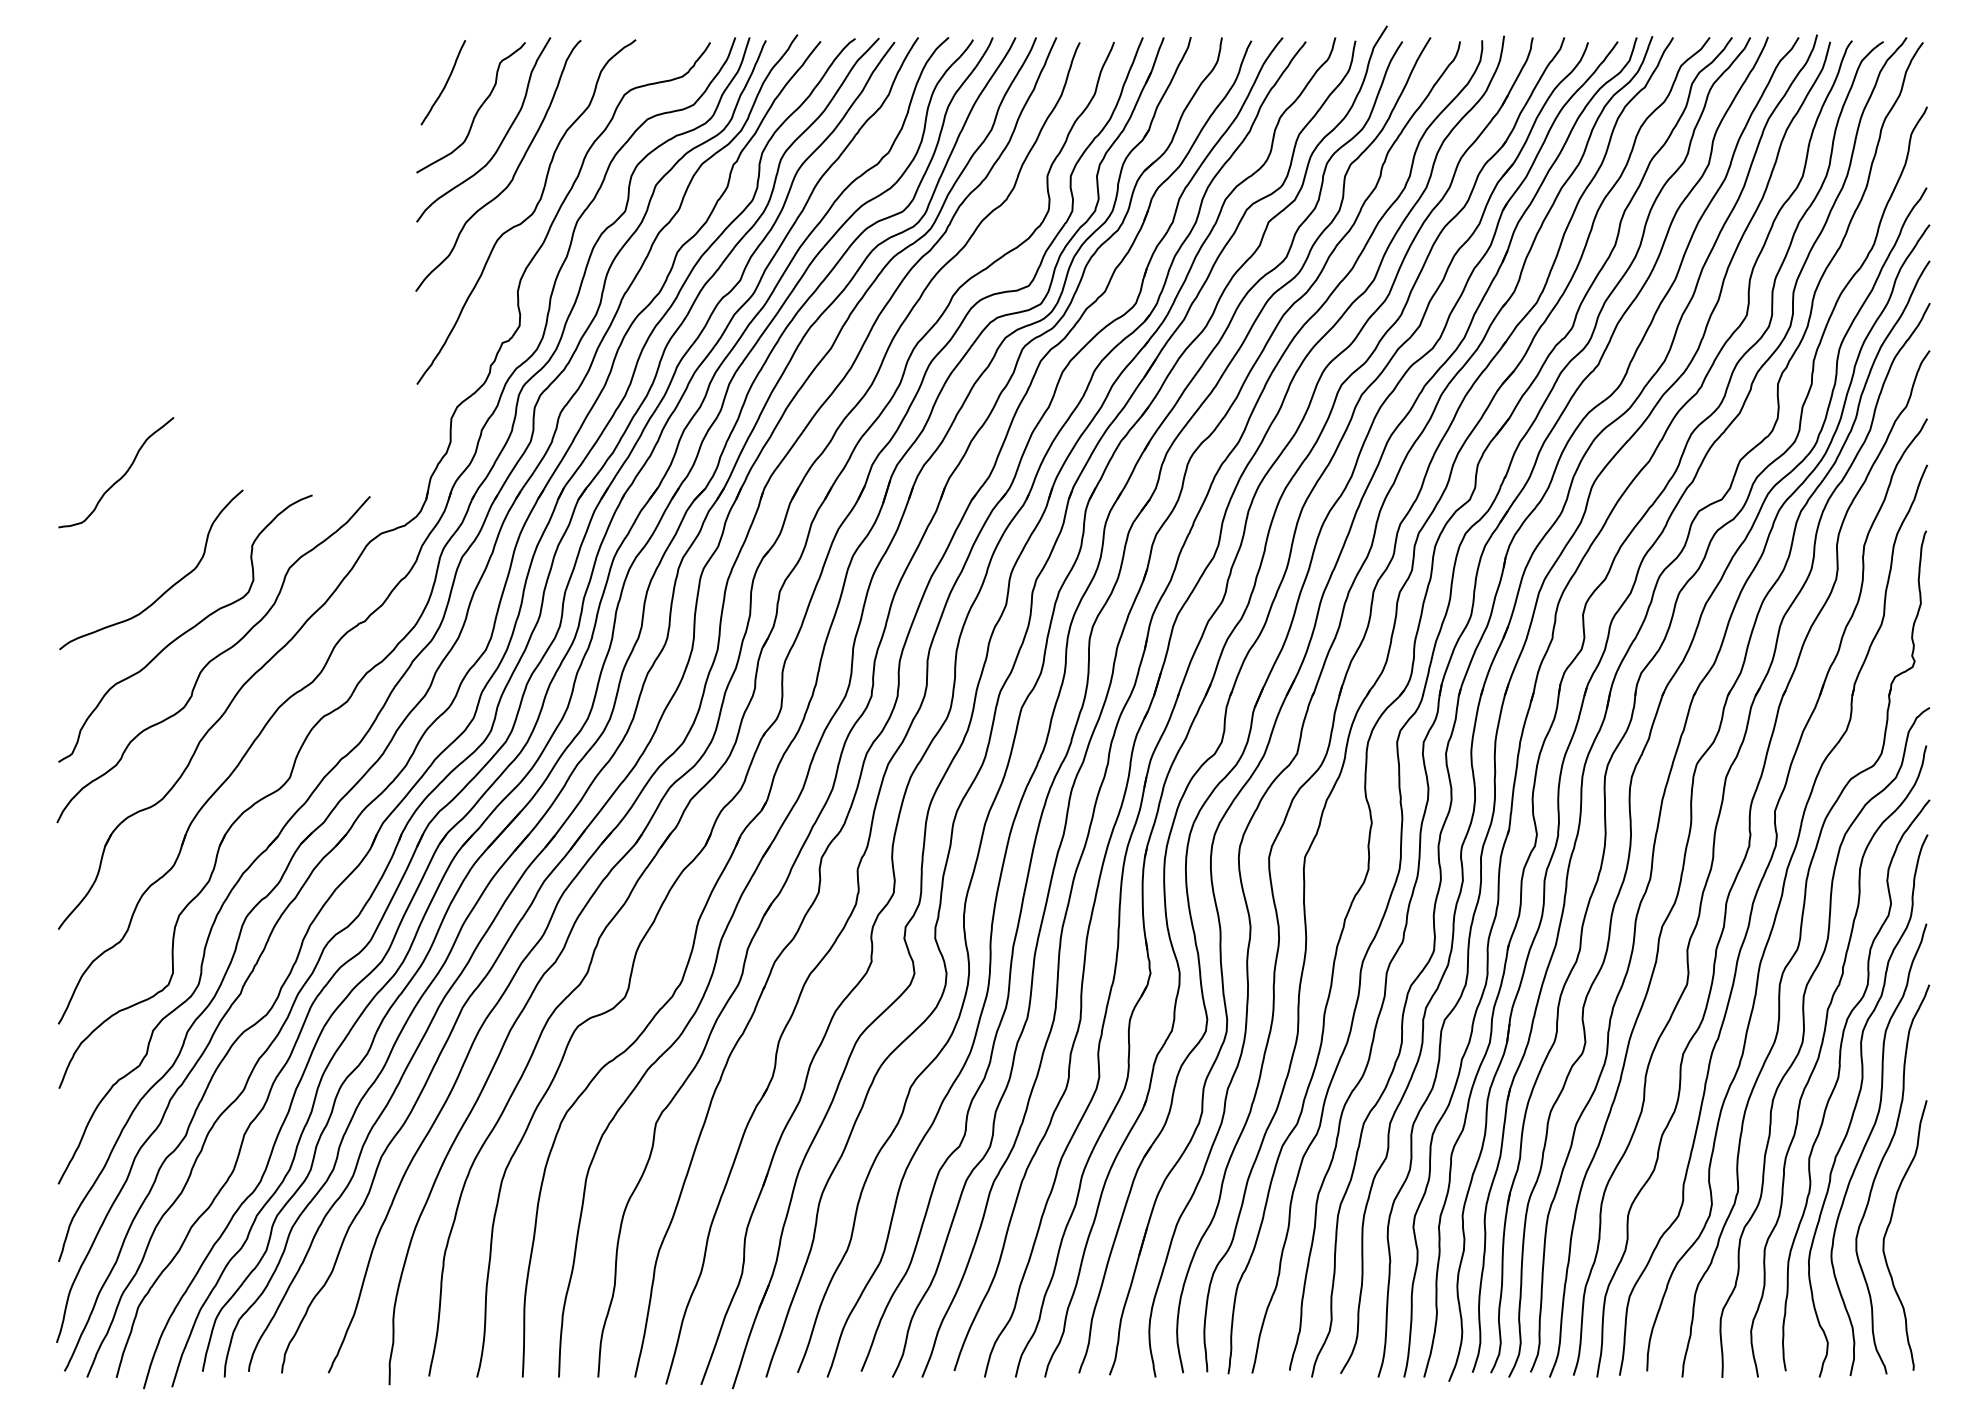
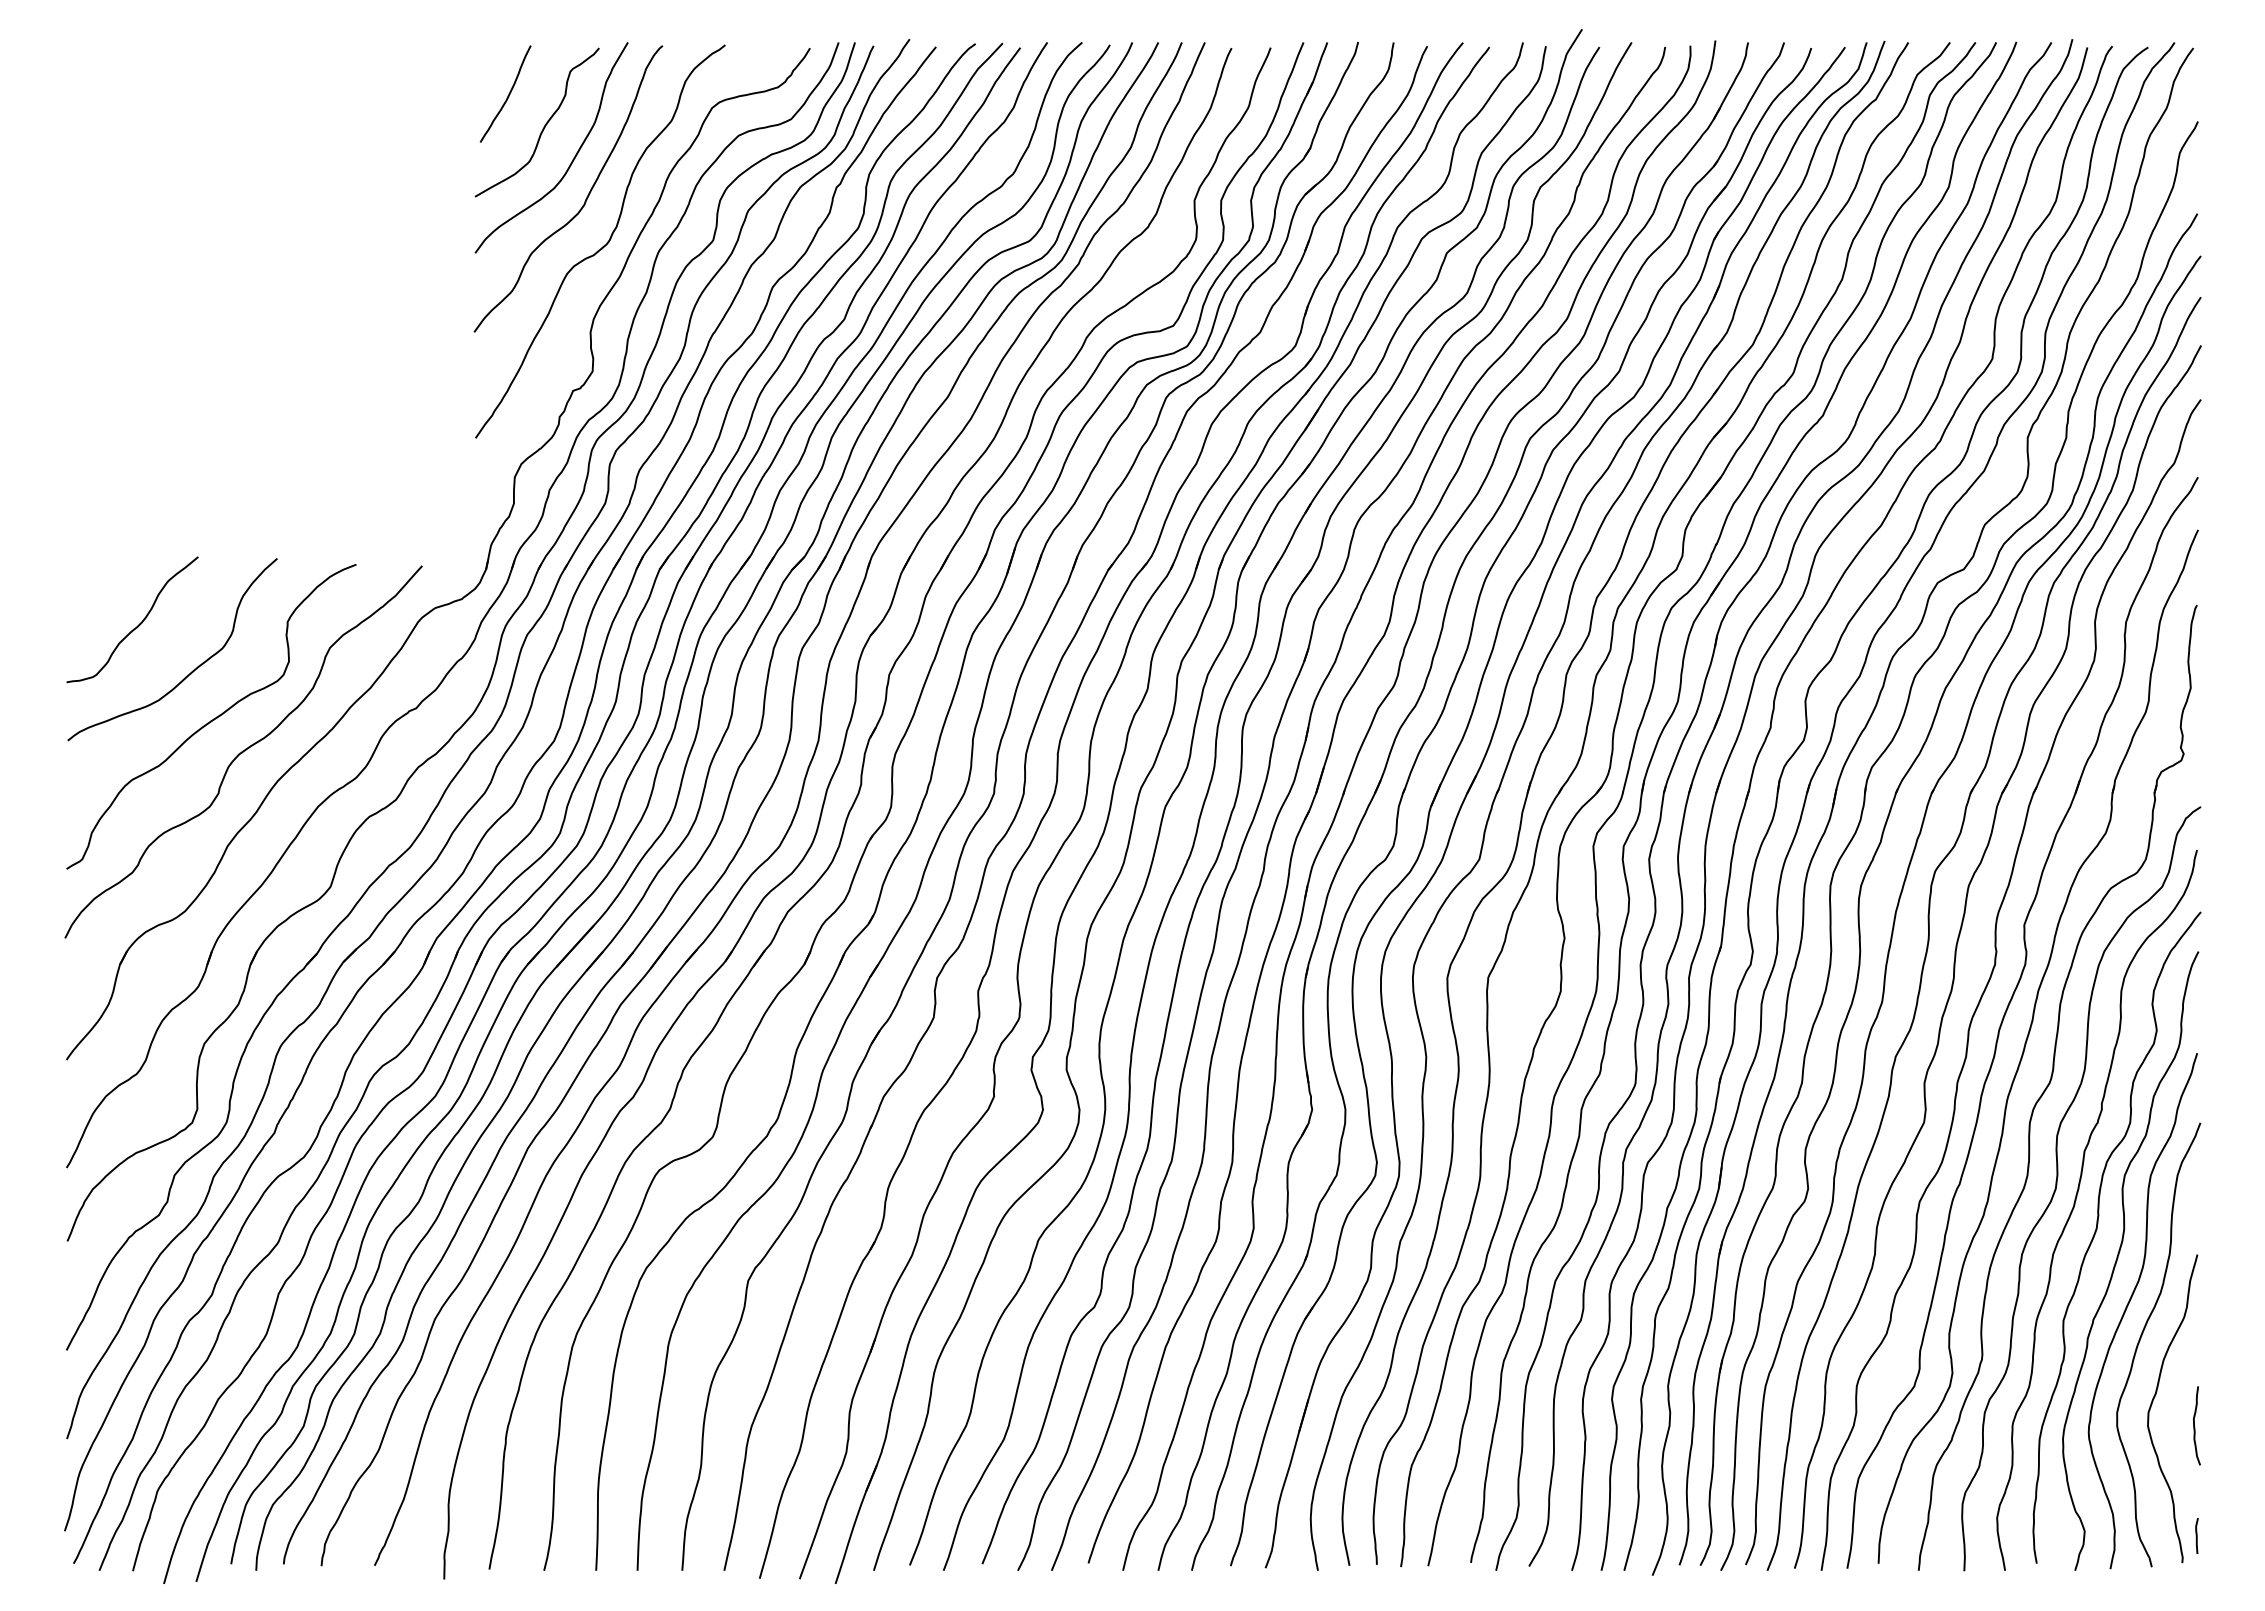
curve: (121, 476) -> (138, 624), moved
curve: (1925, 1250) -> (2195, 1426), added
line: (1925, 1346) -> (2196, 1535), added

